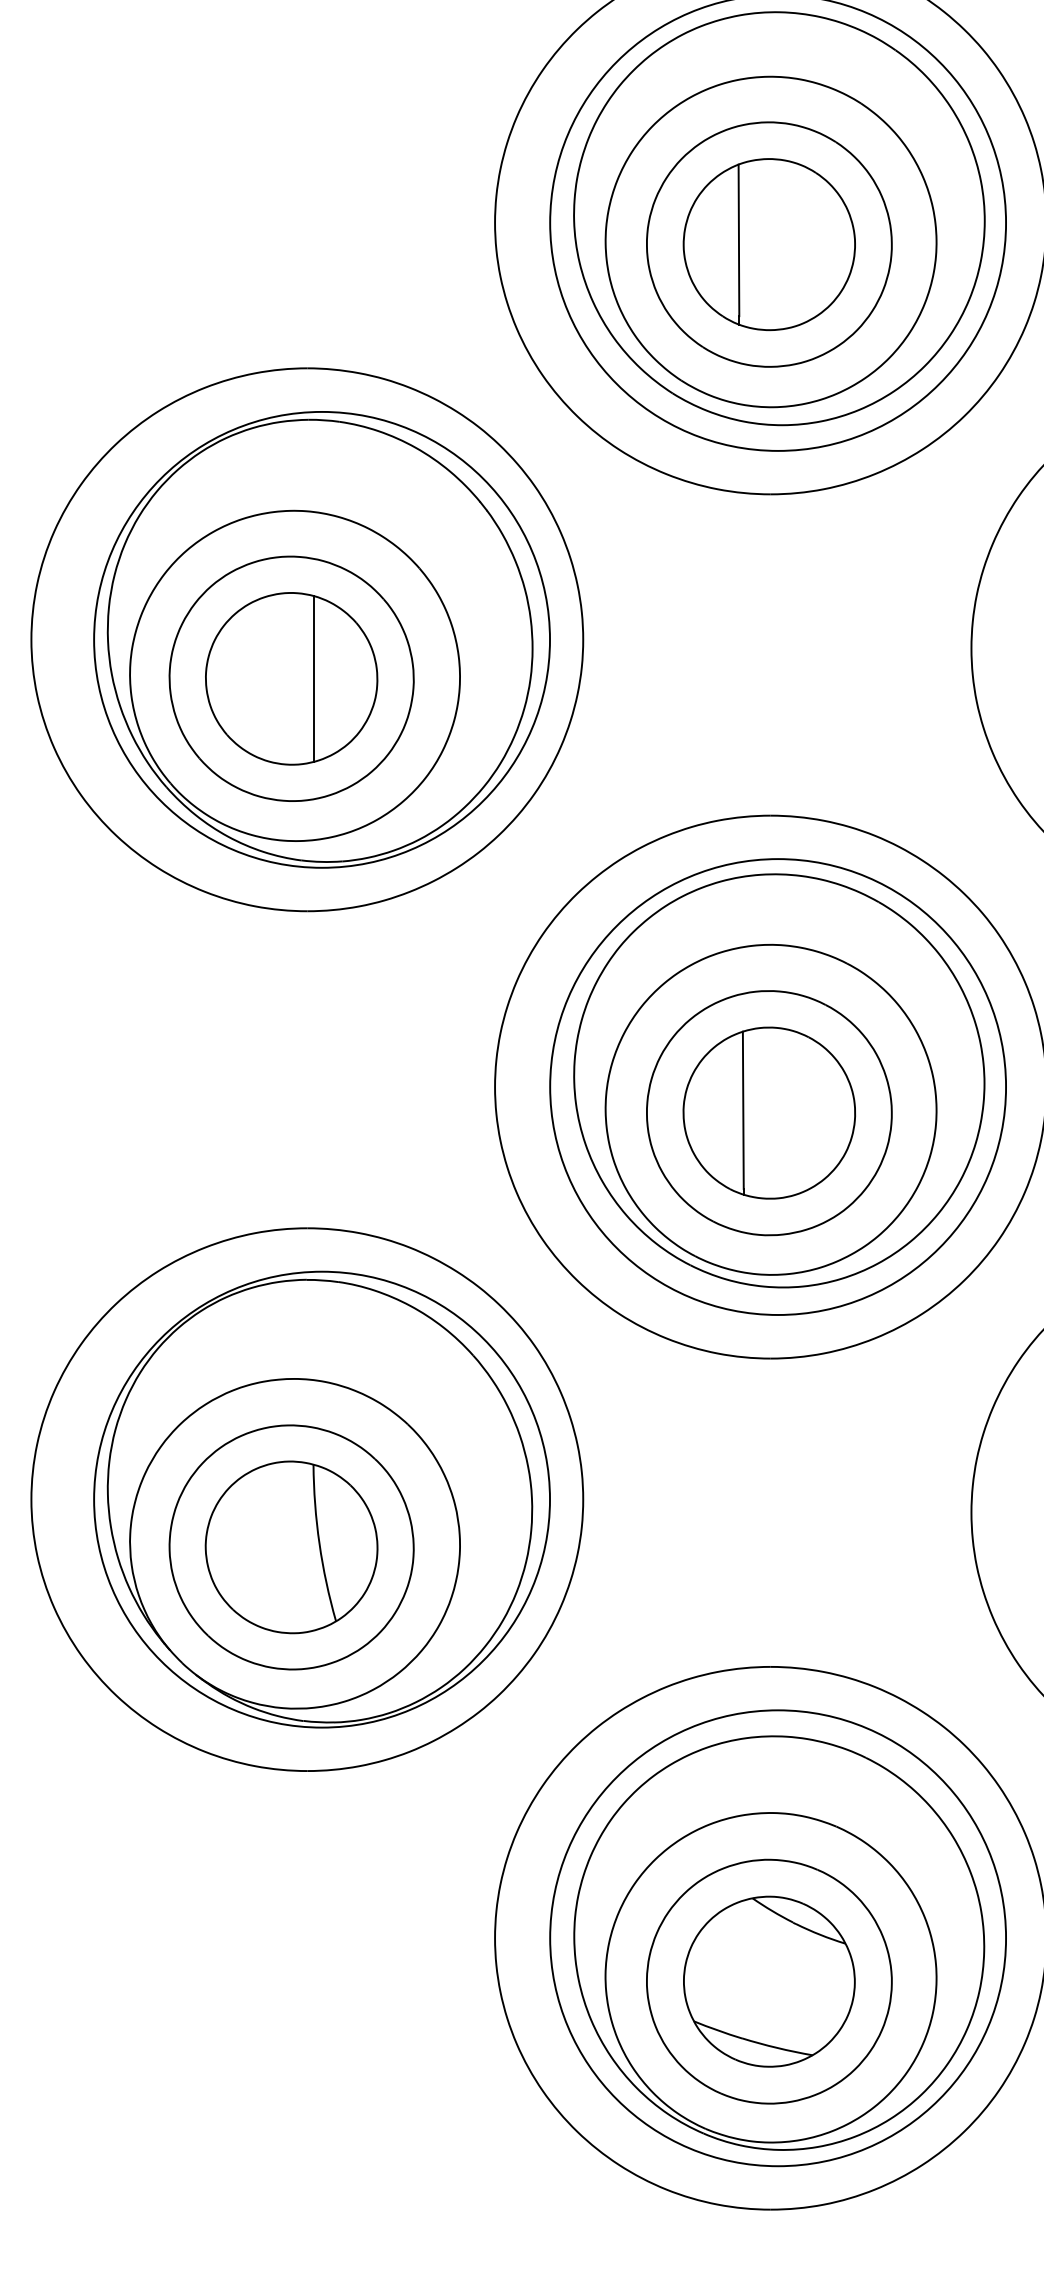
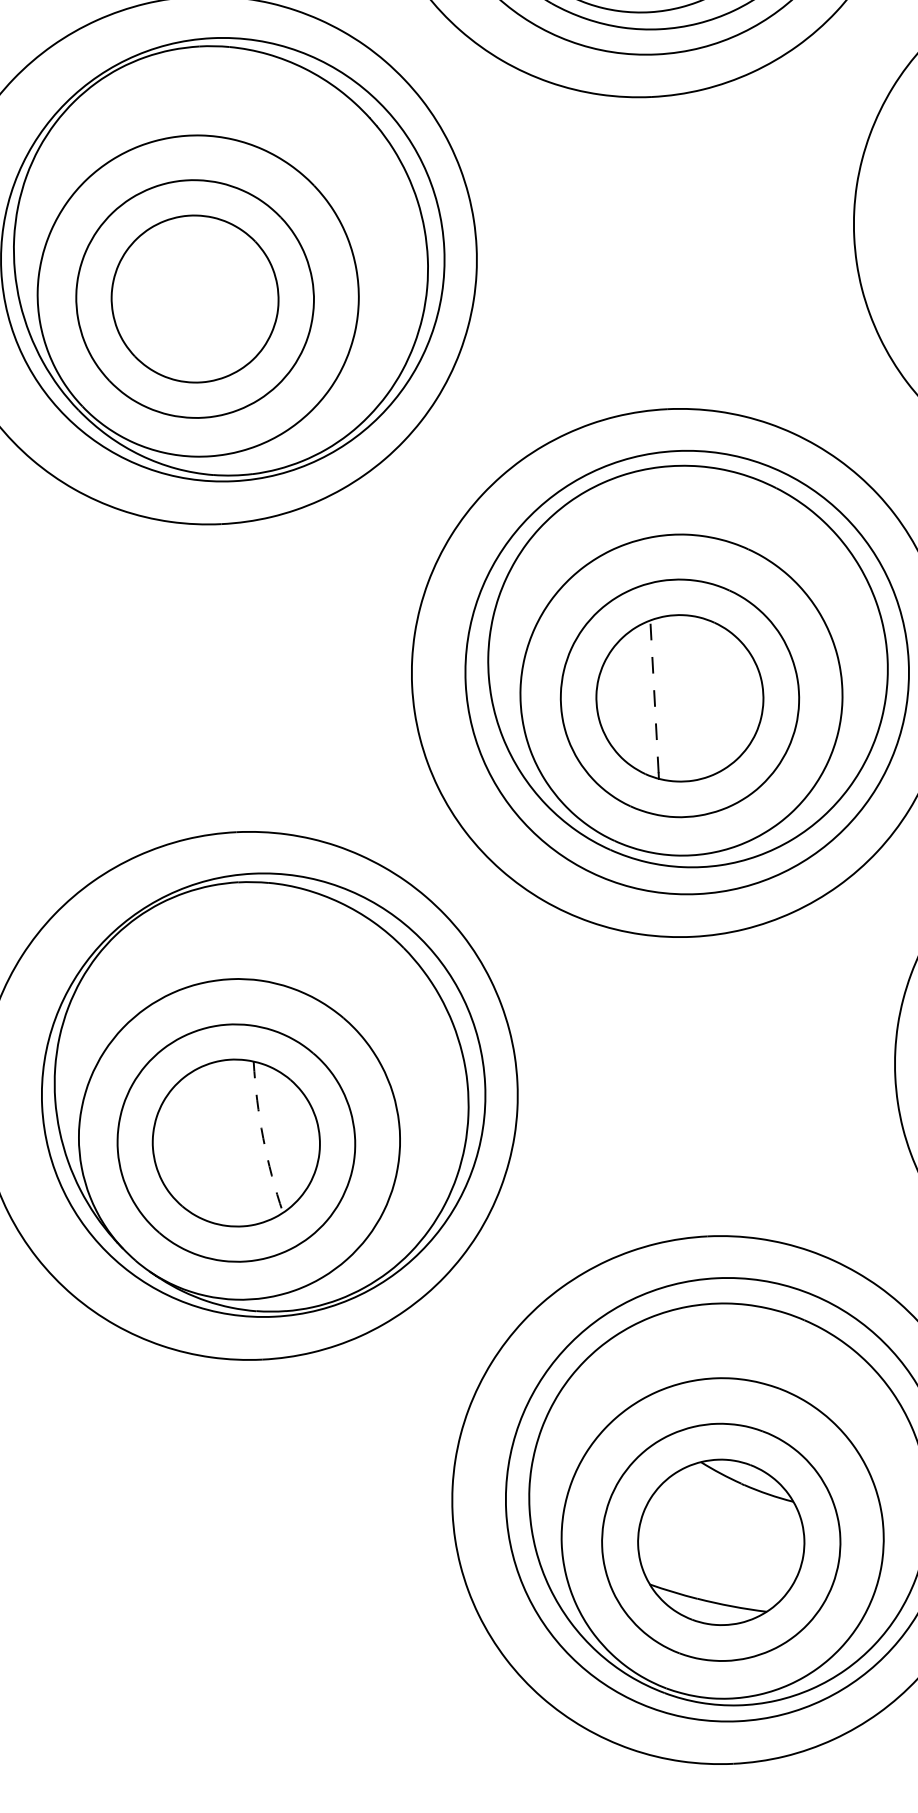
line: (313, 679) -> (216, 298), removed
line: (743, 1110) -> (654, 697), solid -> dashed
arc: (319, 1543) -> (263, 1137), solid -> dashed

